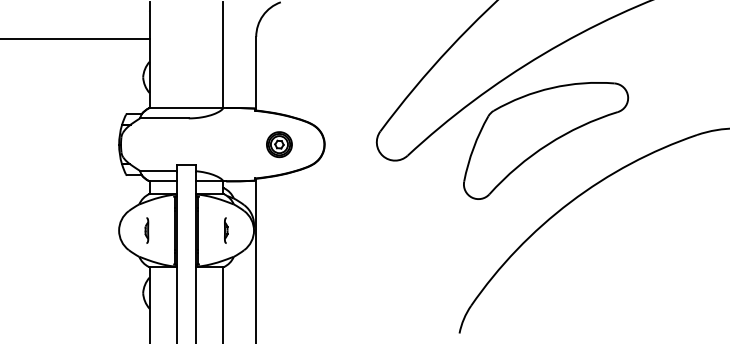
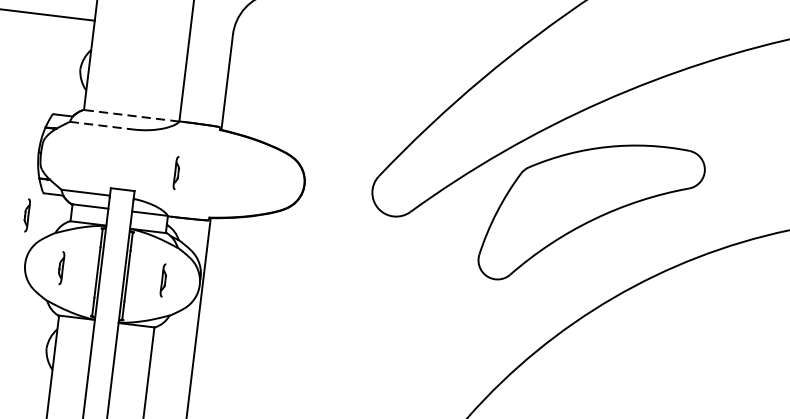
line: (186, 108) -> (131, 116), solid -> dashed
line: (164, 118) -> (101, 125), solid -> dashed
part: (279, 144) -> (246, 177), removed
line: (226, 147) -> (177, 173), added
part: (115, 193) -> (26, 215), added

